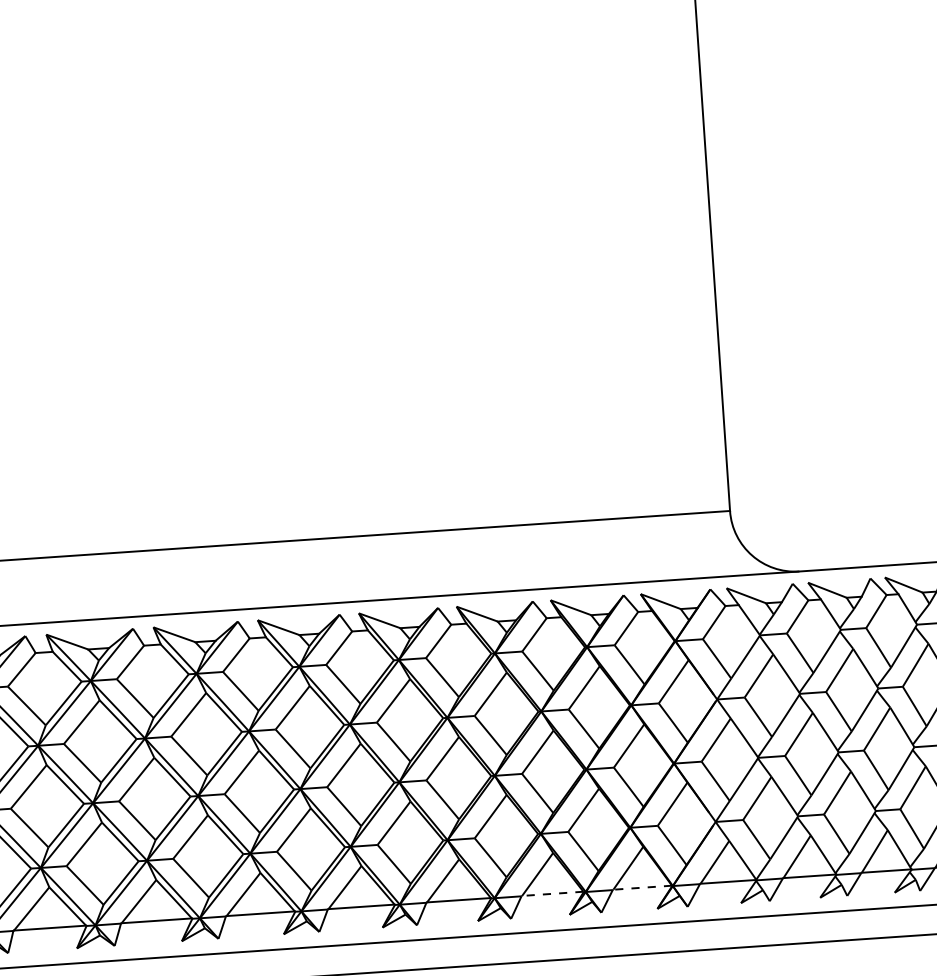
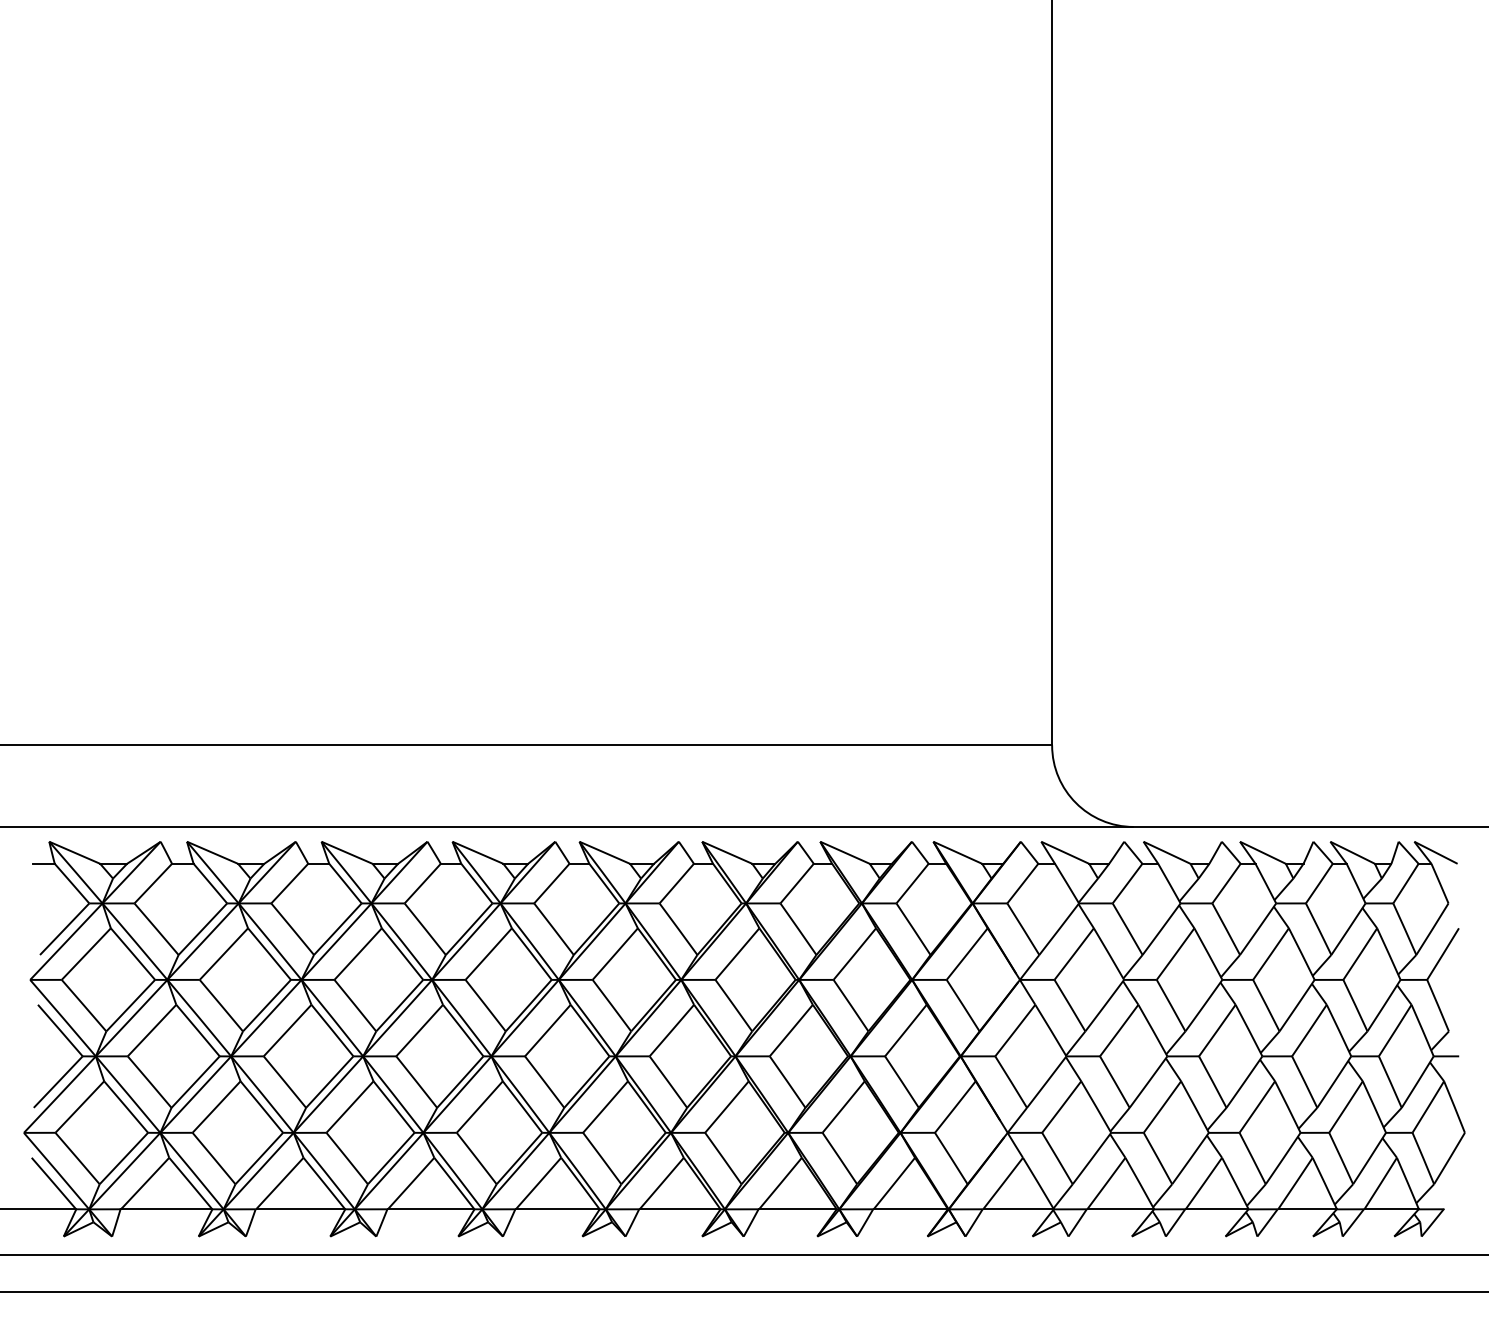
line: (642, 887) -> (910, 1208), dashed -> solid
line: (552, 893) -> (797, 1208), dashed -> solid

